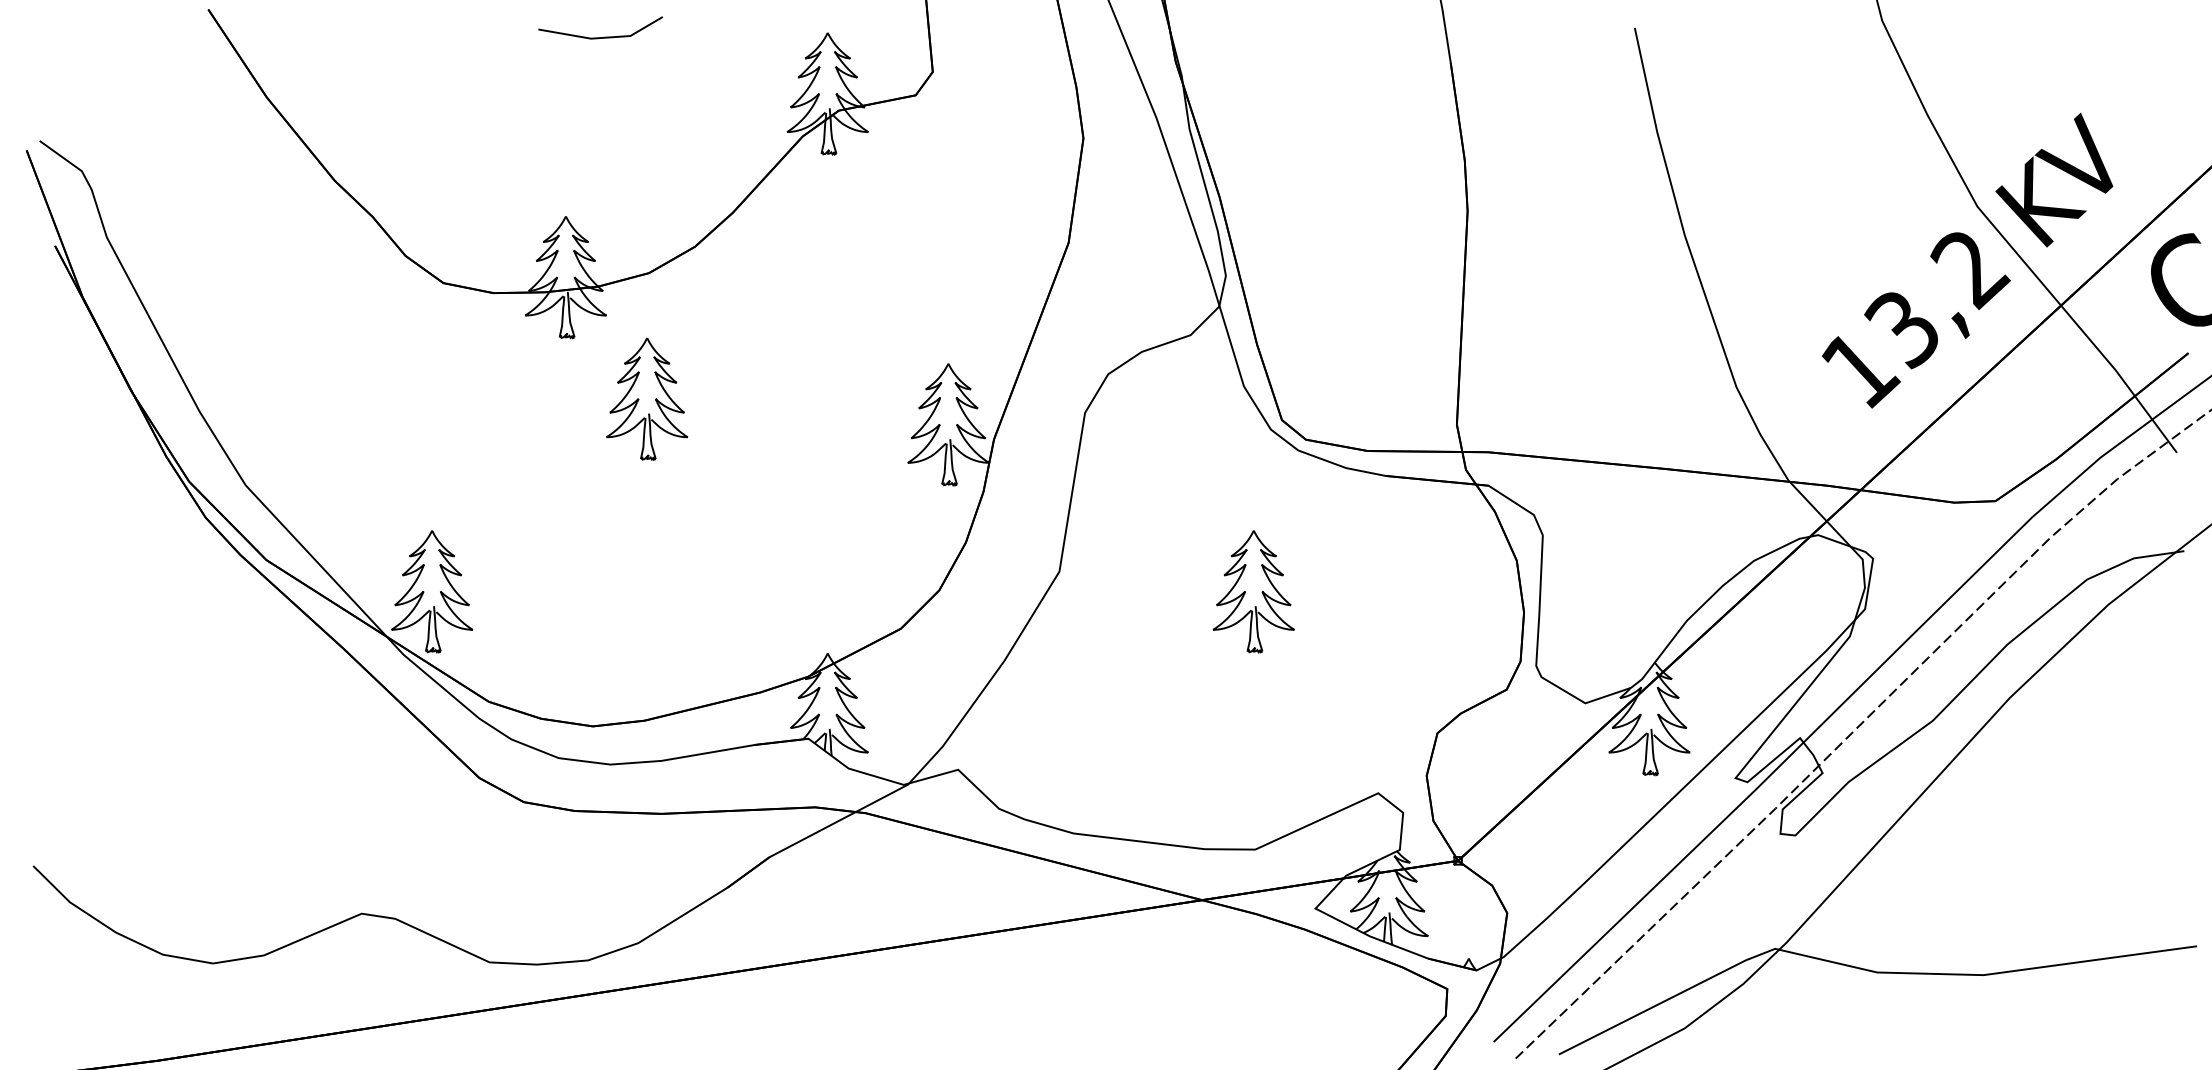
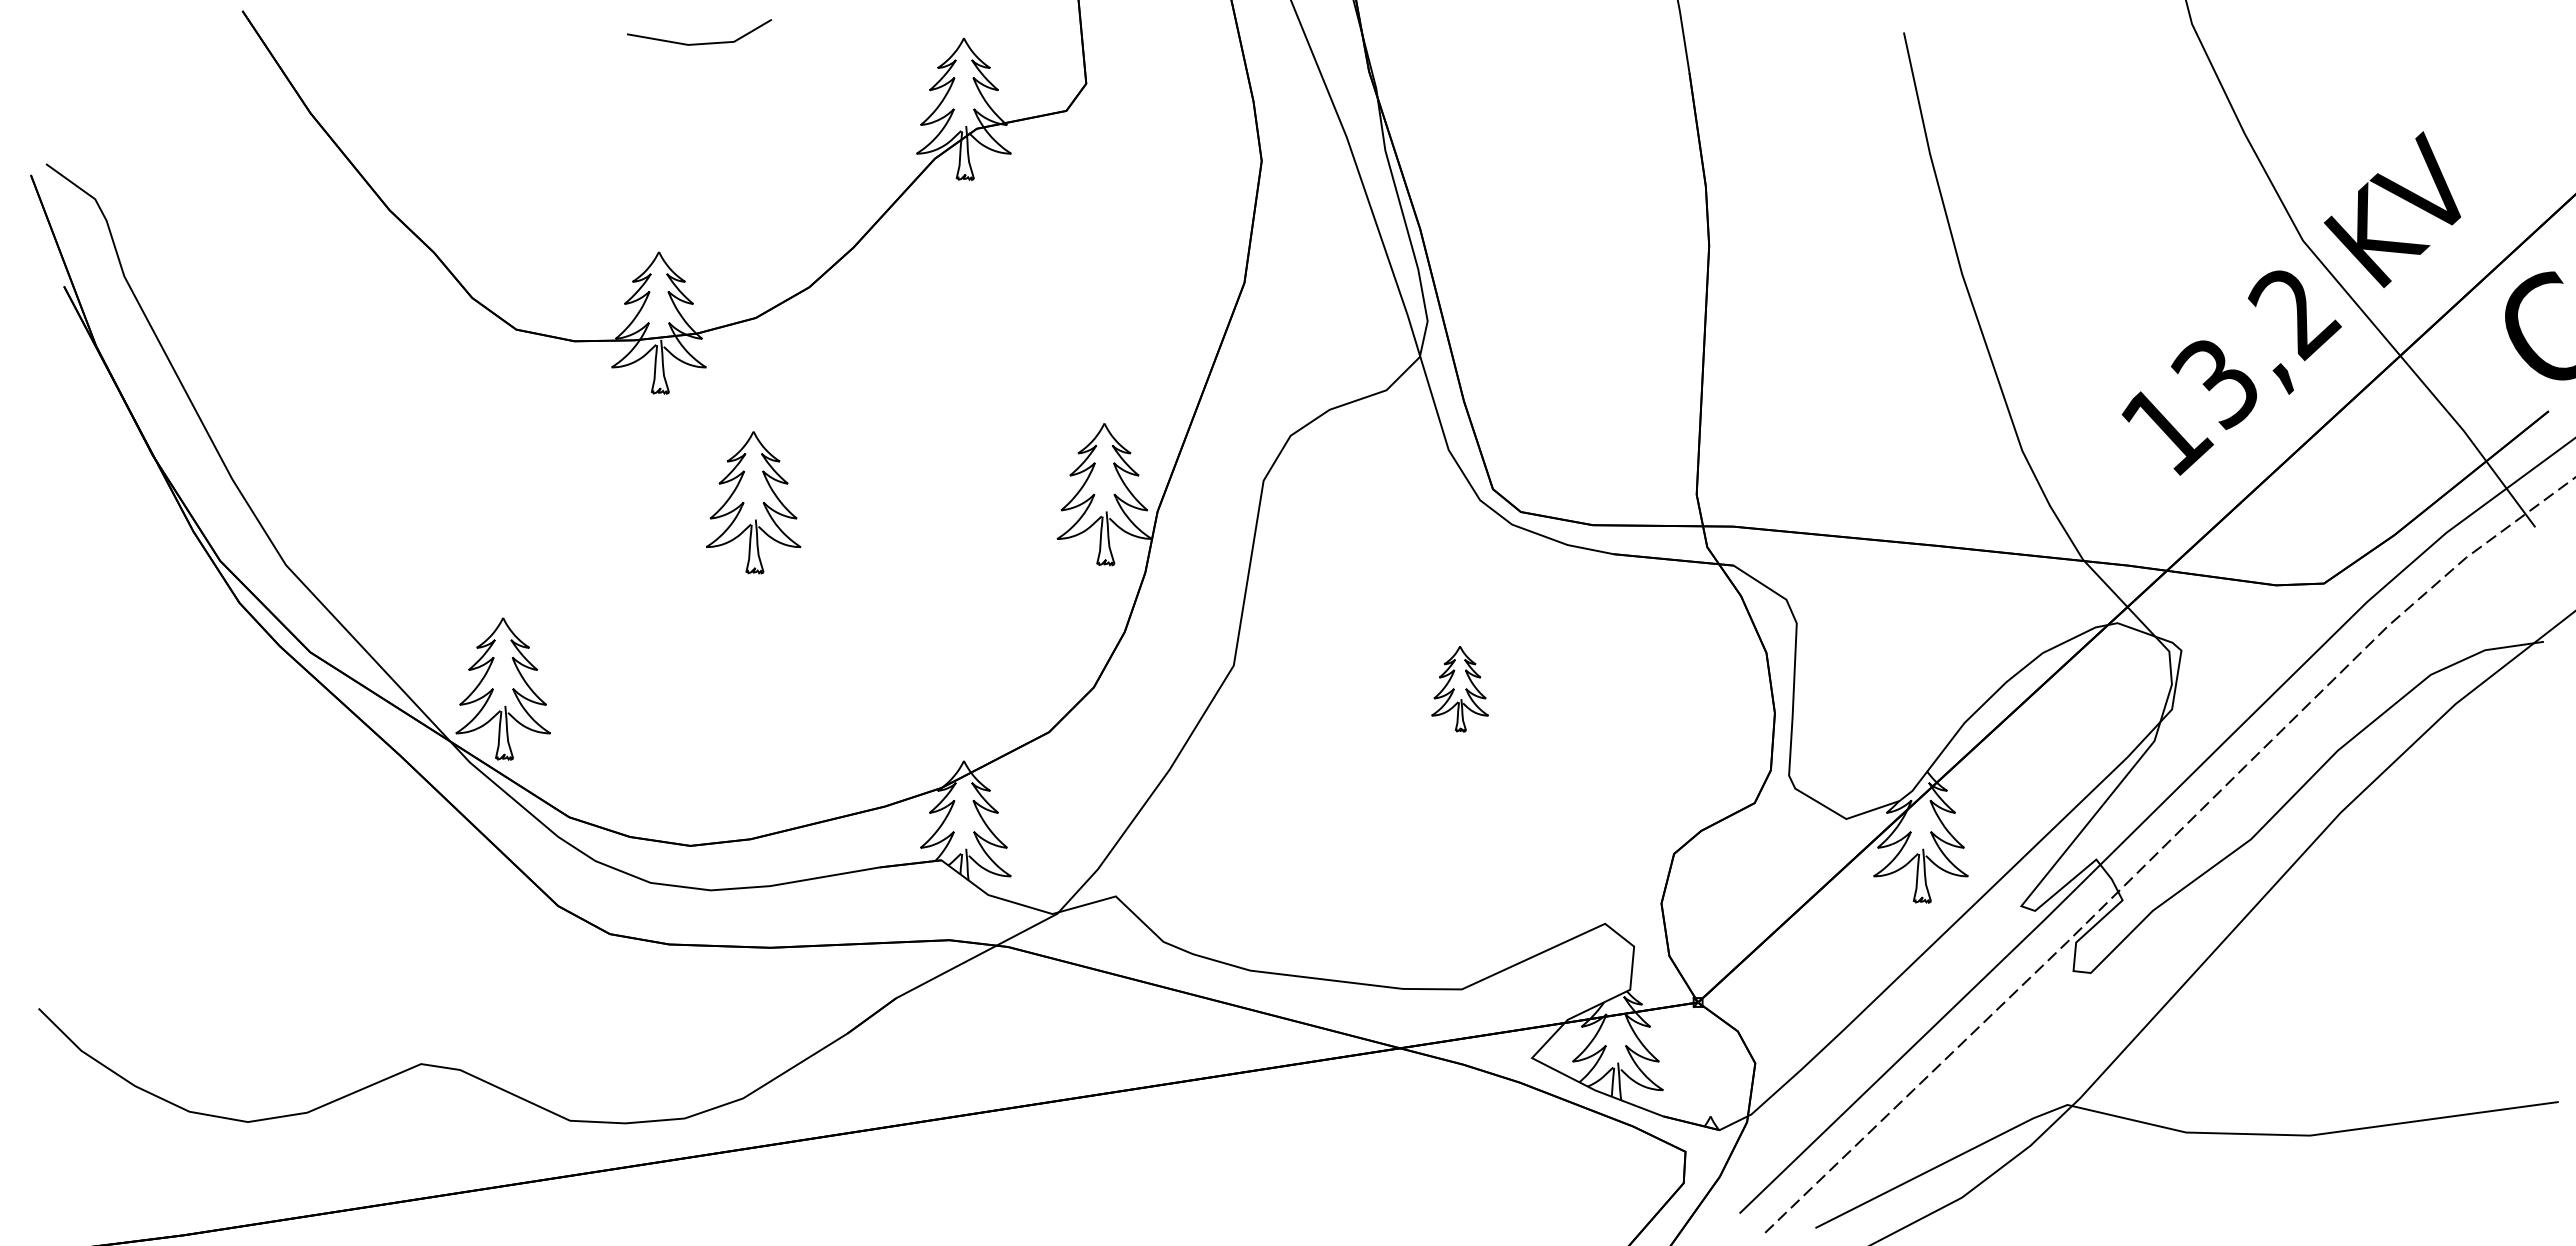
part: (647, 398) -> (753, 502), moved
part: (1253, 591) -> (1459, 688), size x0.6

